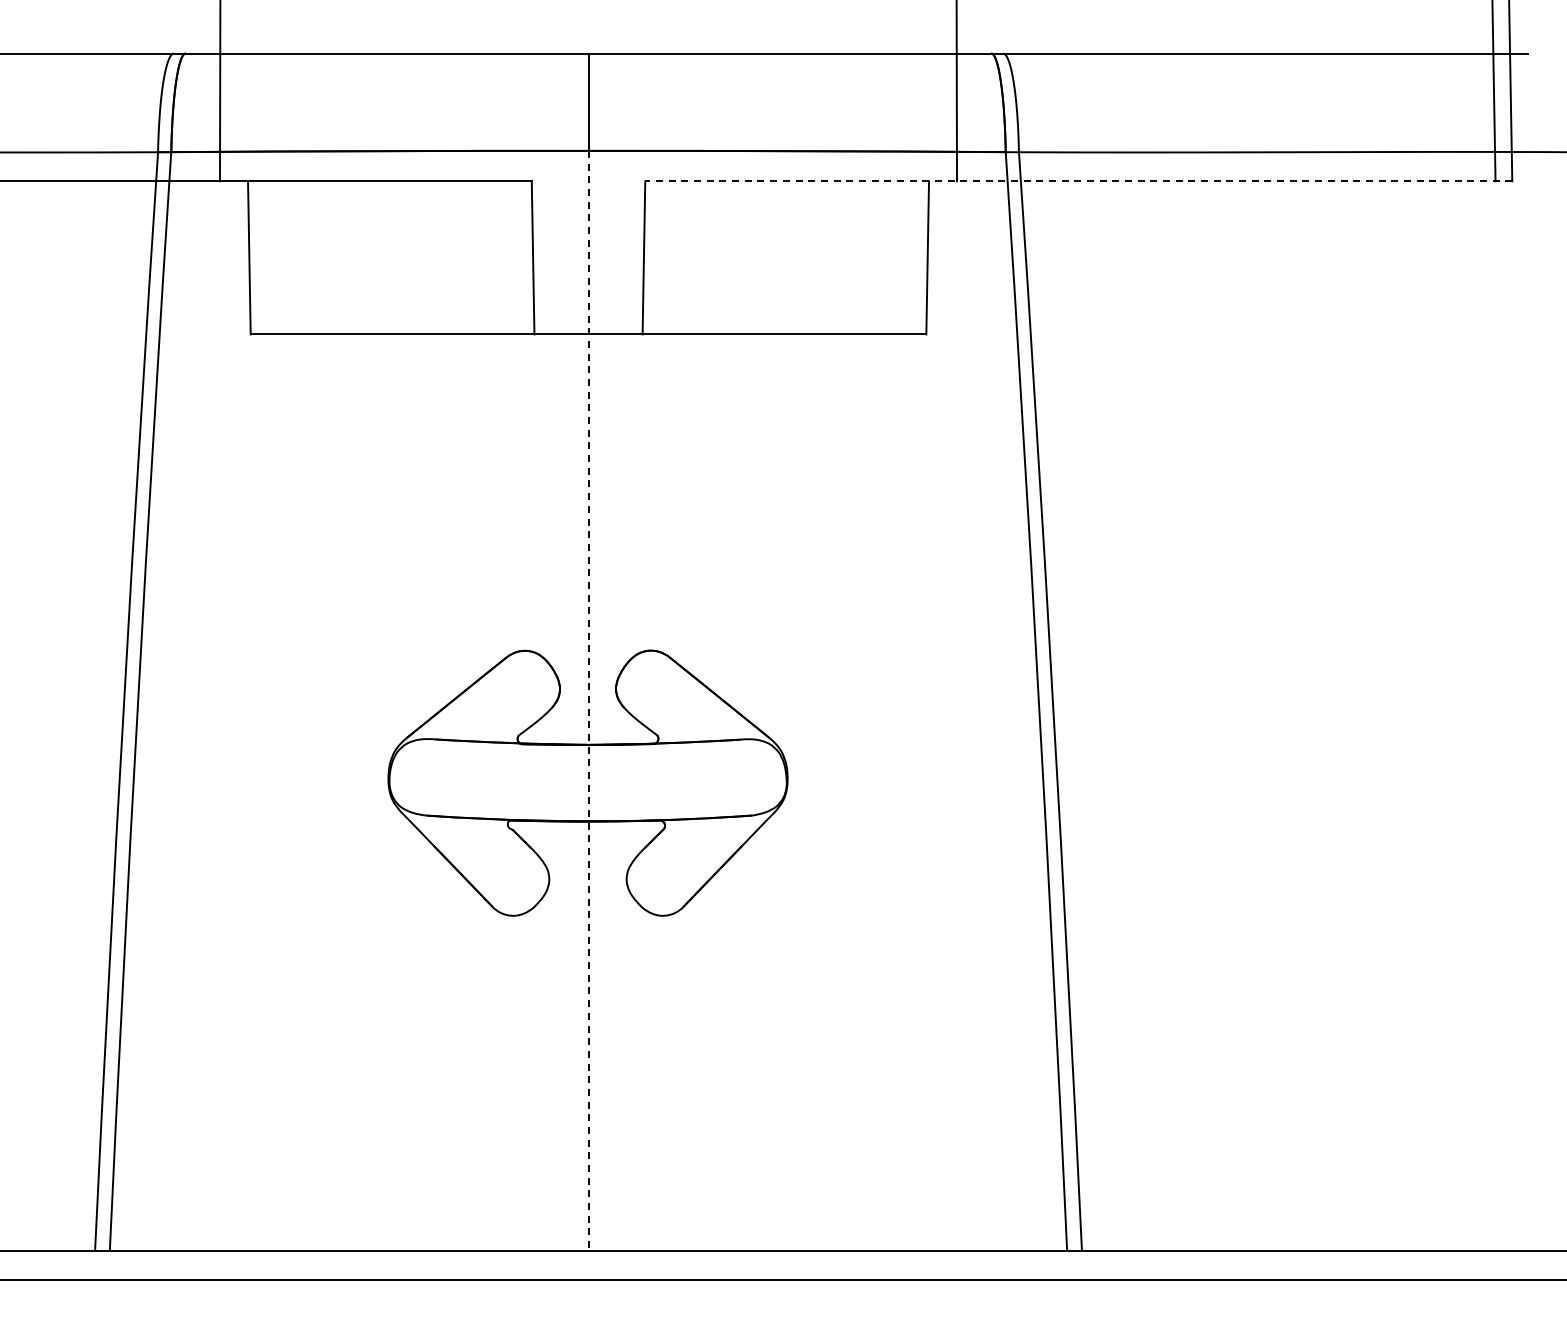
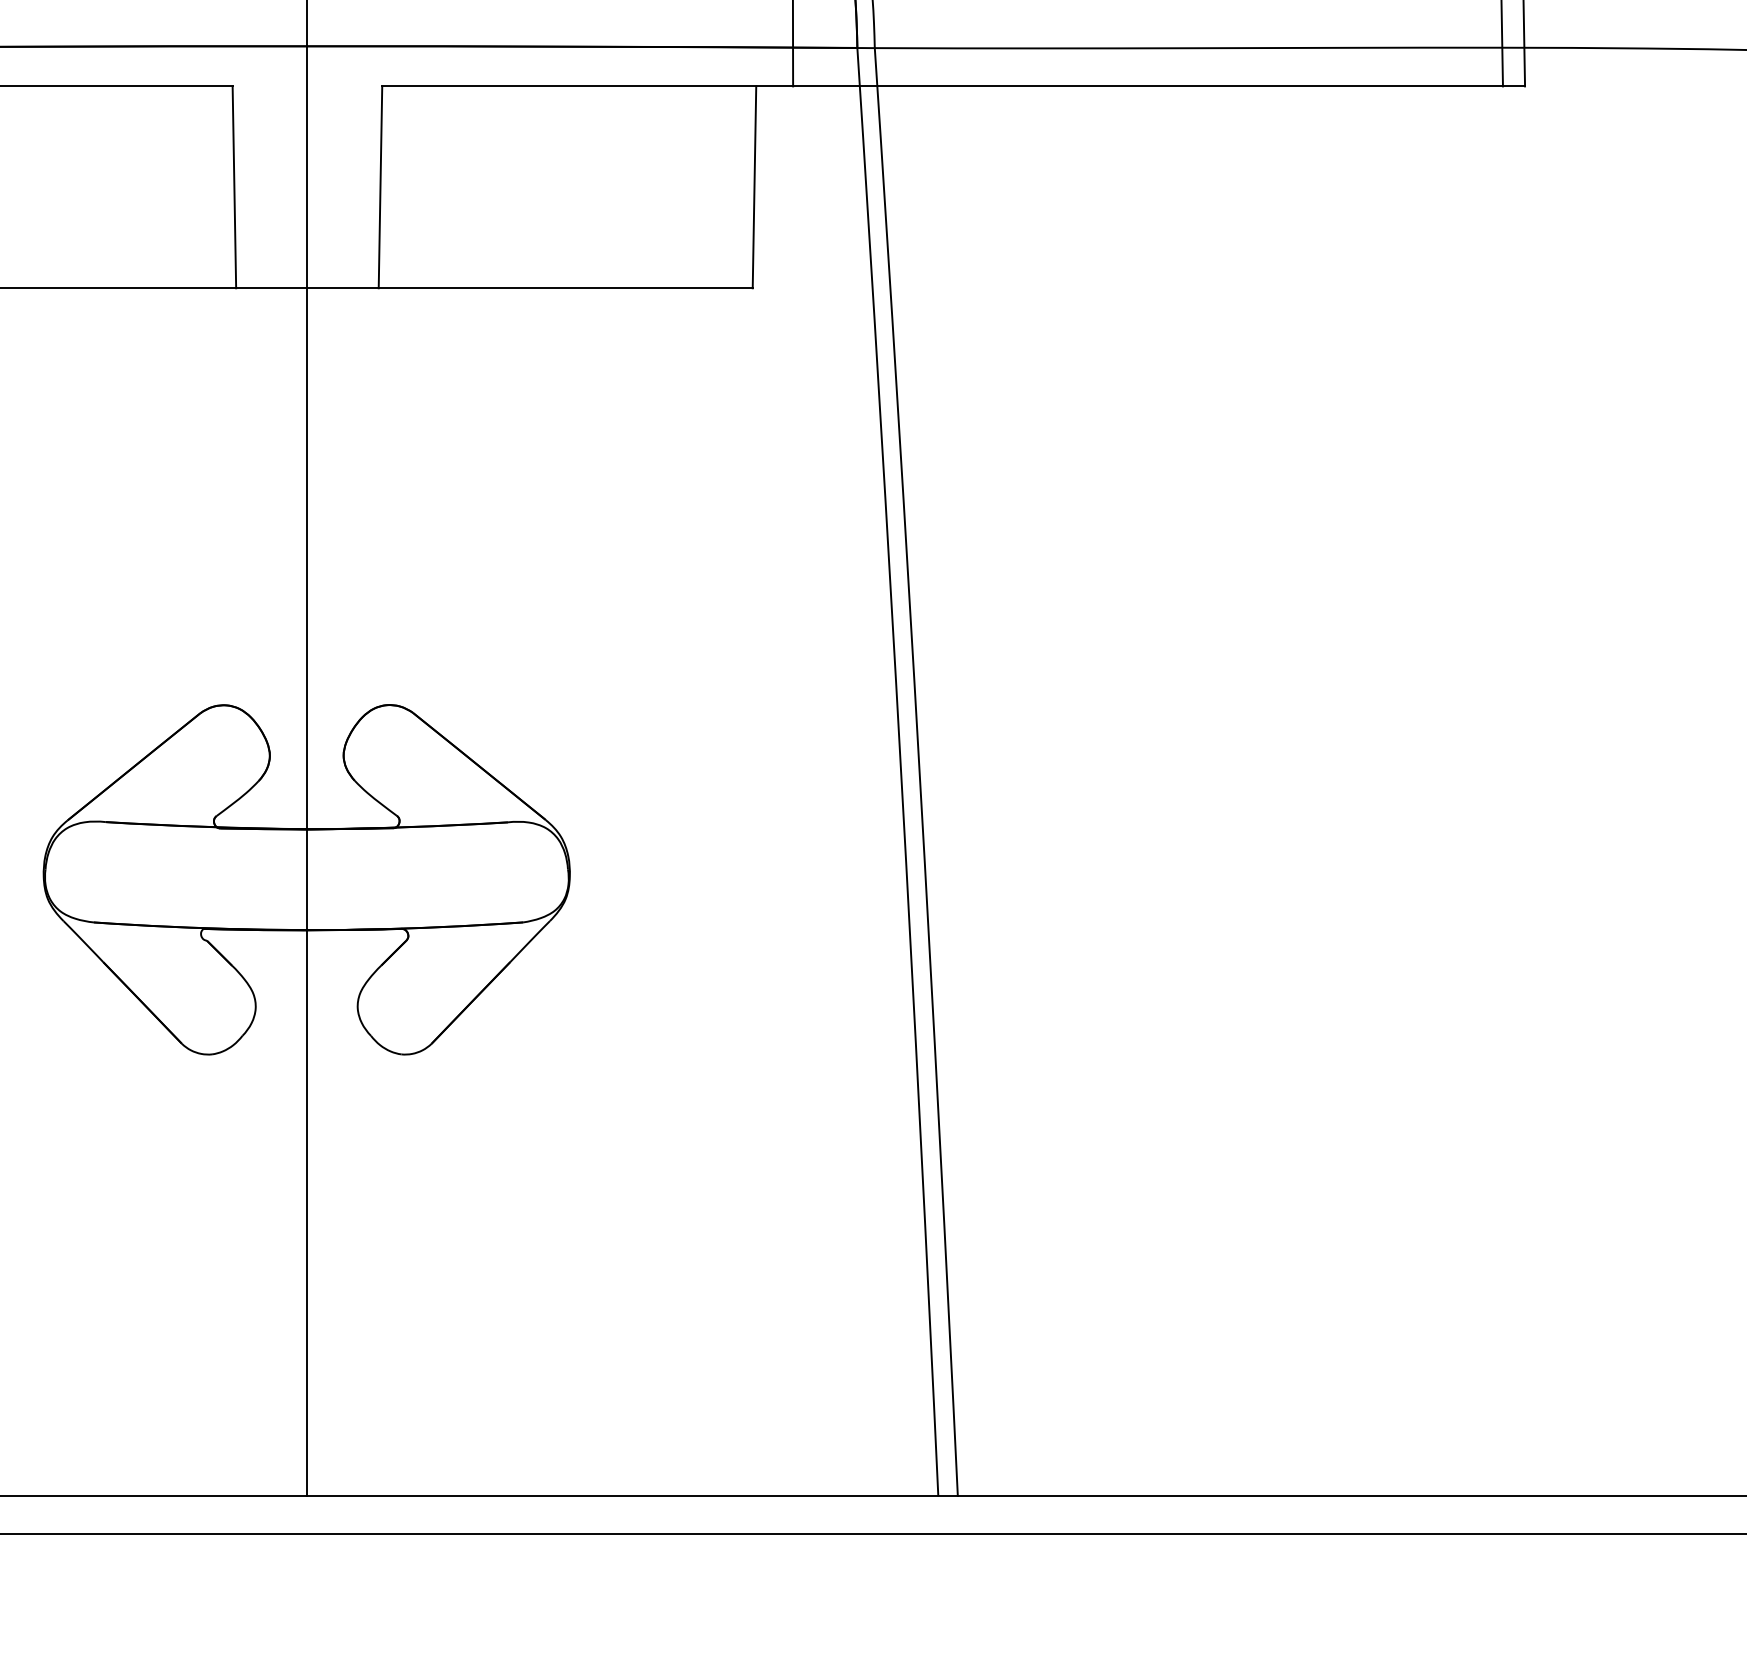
line: (1078, 181) -> (953, 86), dashed -> solid
line: (588, 701) -> (307, 772), dashed -> solid

